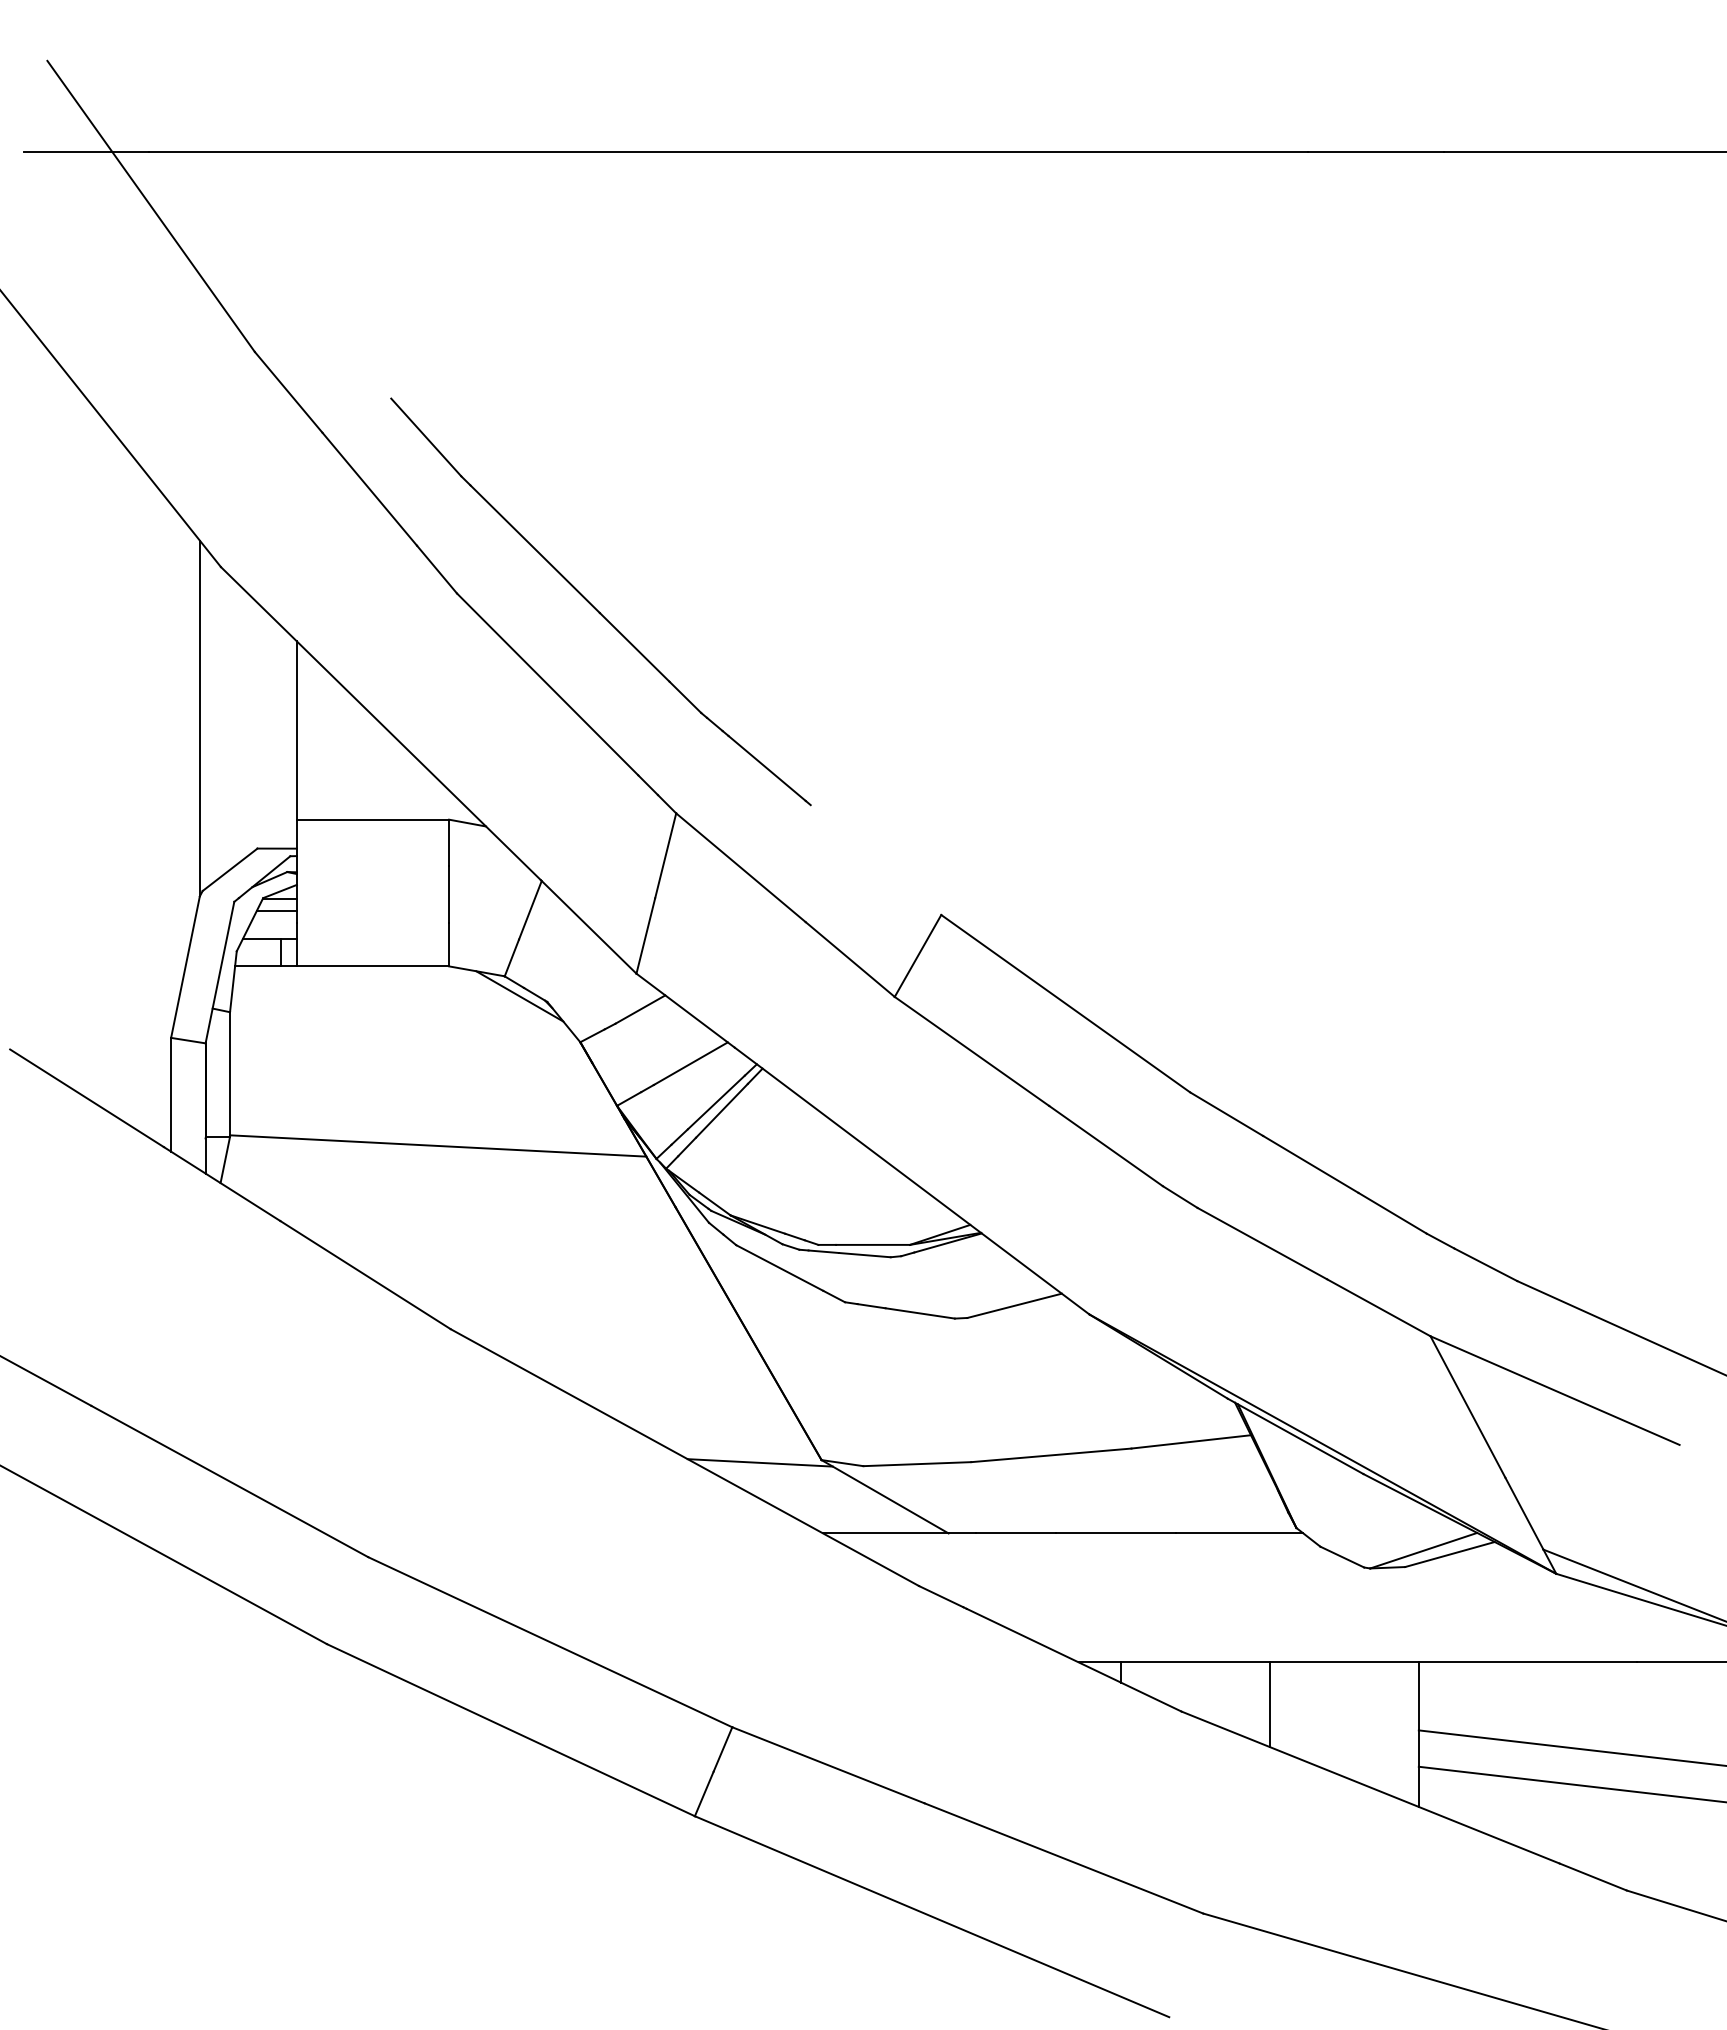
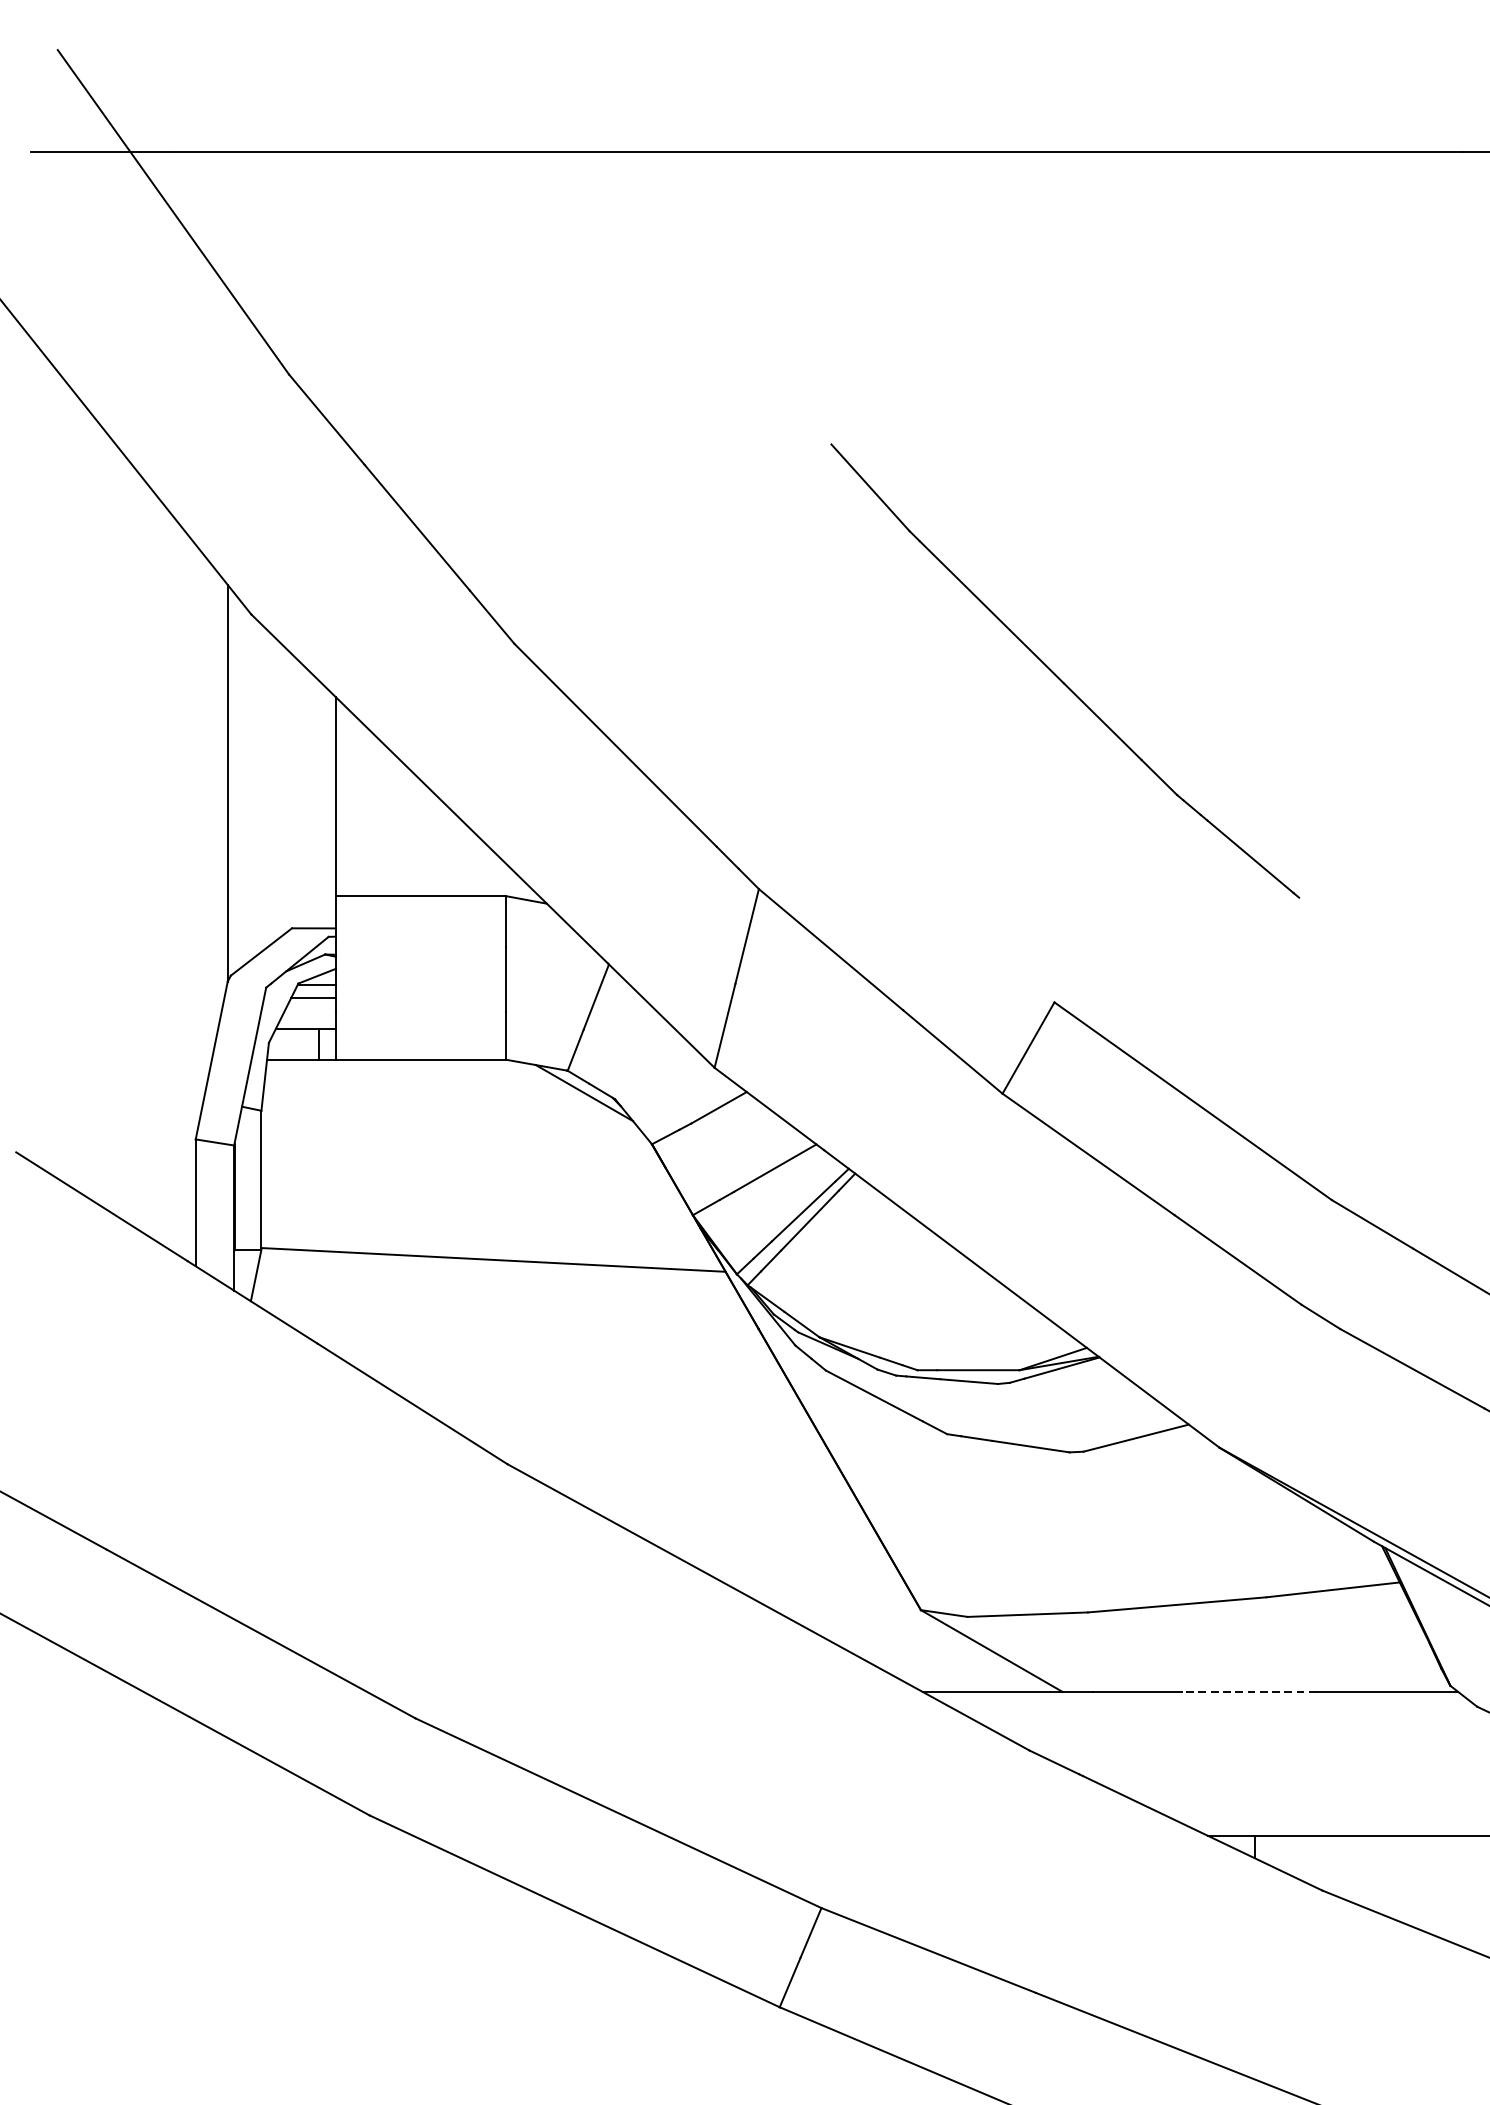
part: (594, 606) -> (1058, 676), moved
line: (759, 1462) -> (851, 1612), removed
line: (1115, 1533) -> (1248, 1692), solid -> dashed
line: (1270, 1704) -> (1421, 1882), removed

